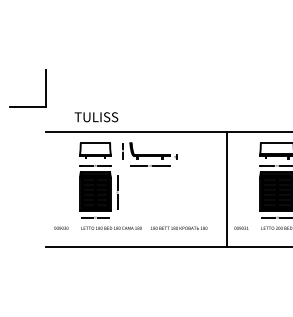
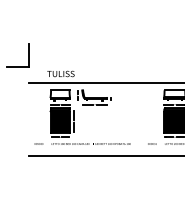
line: (225, 189) -> (142, 119), removed

